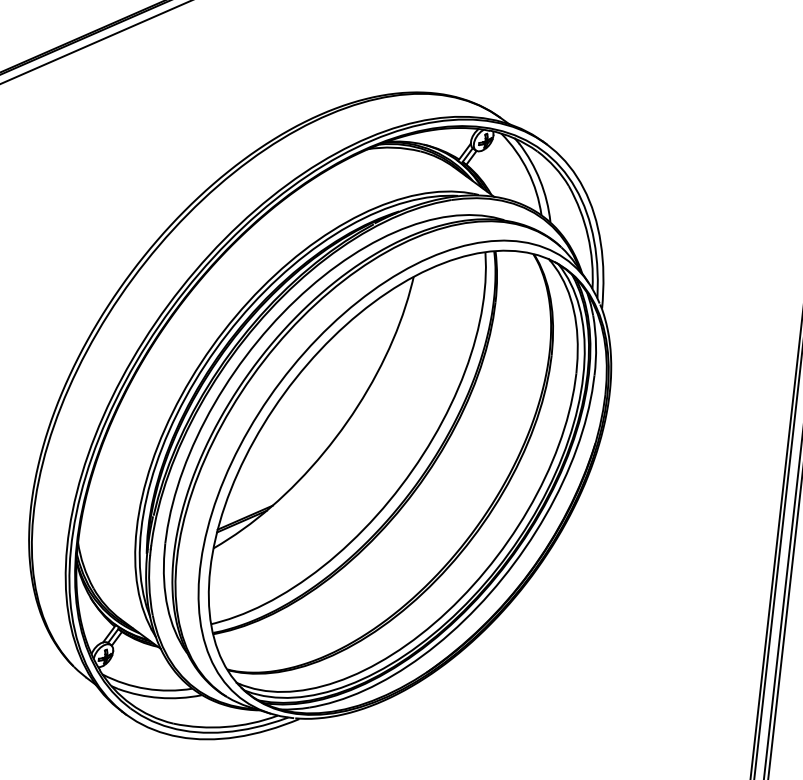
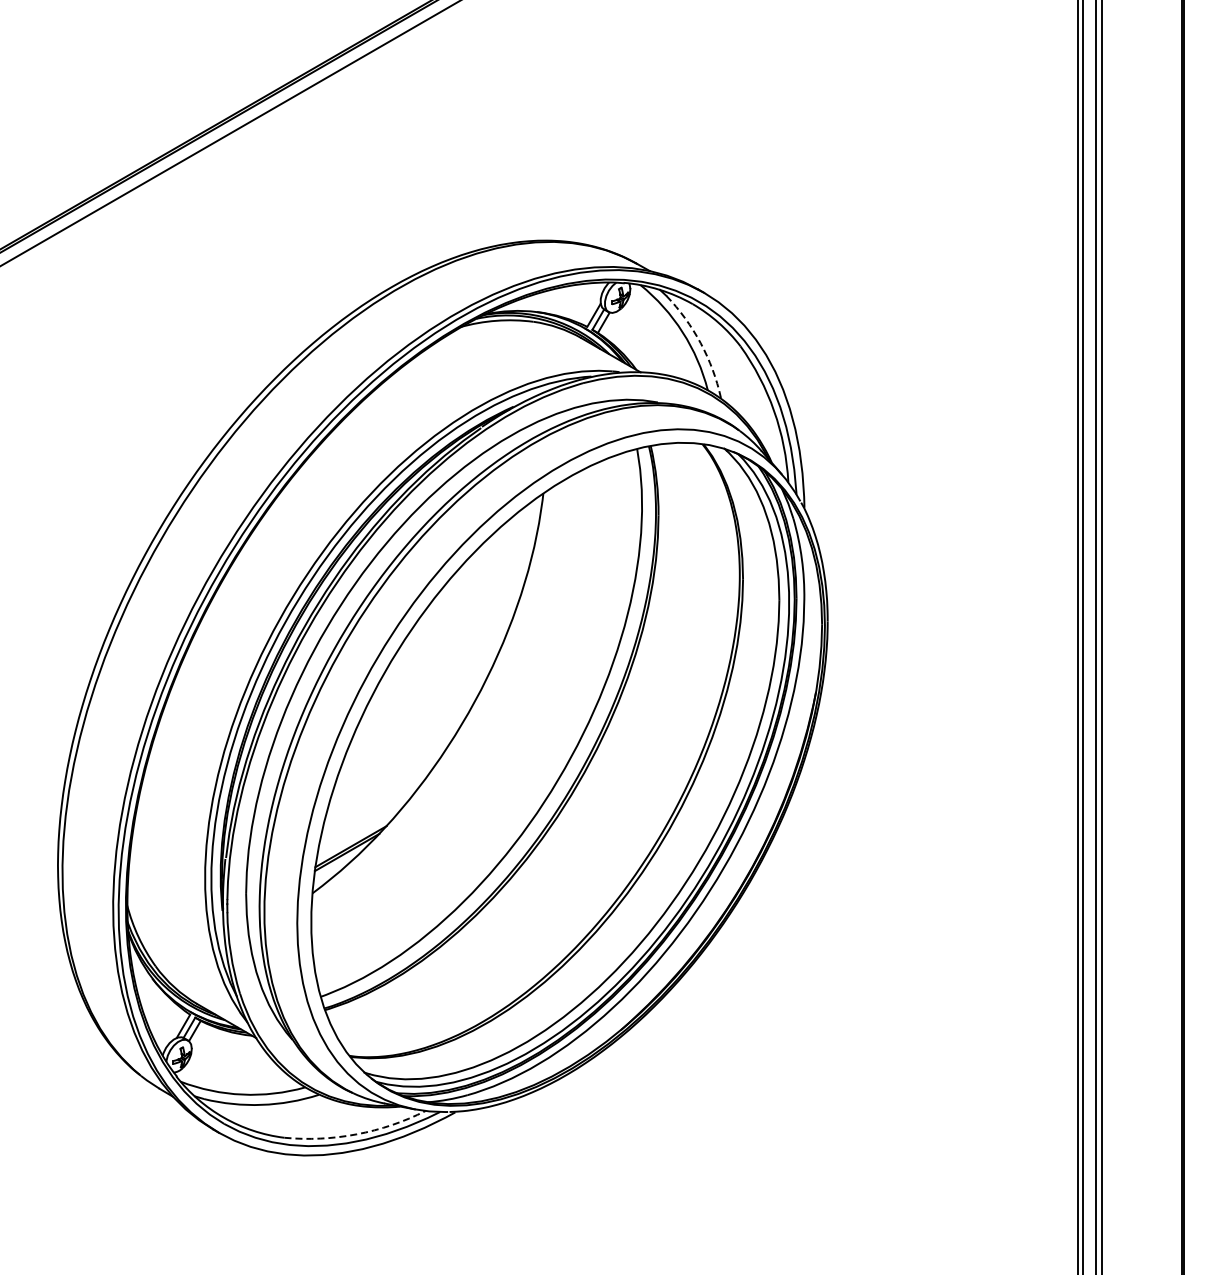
arc: (540, 180) -> (700, 343), solid -> dashed
arc: (225, 727) -> (356, 1134), solid -> dashed

